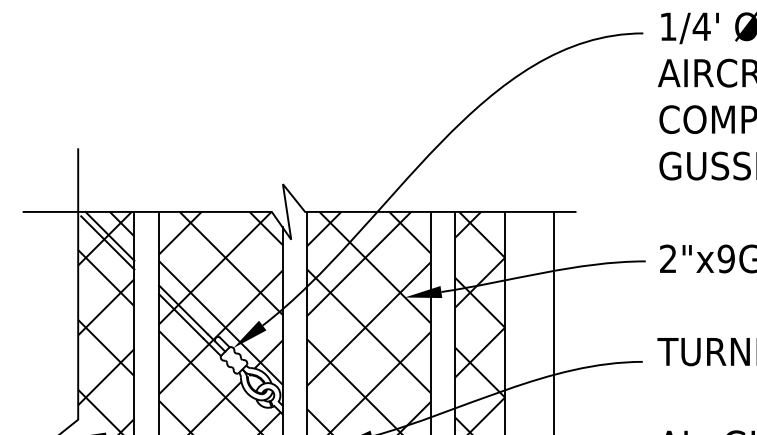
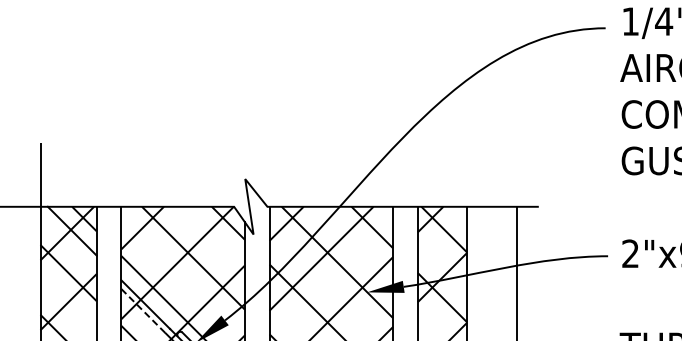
line: (107, 242) -> (69, 237), removed
line: (181, 316) -> (143, 311), solid -> dashed

